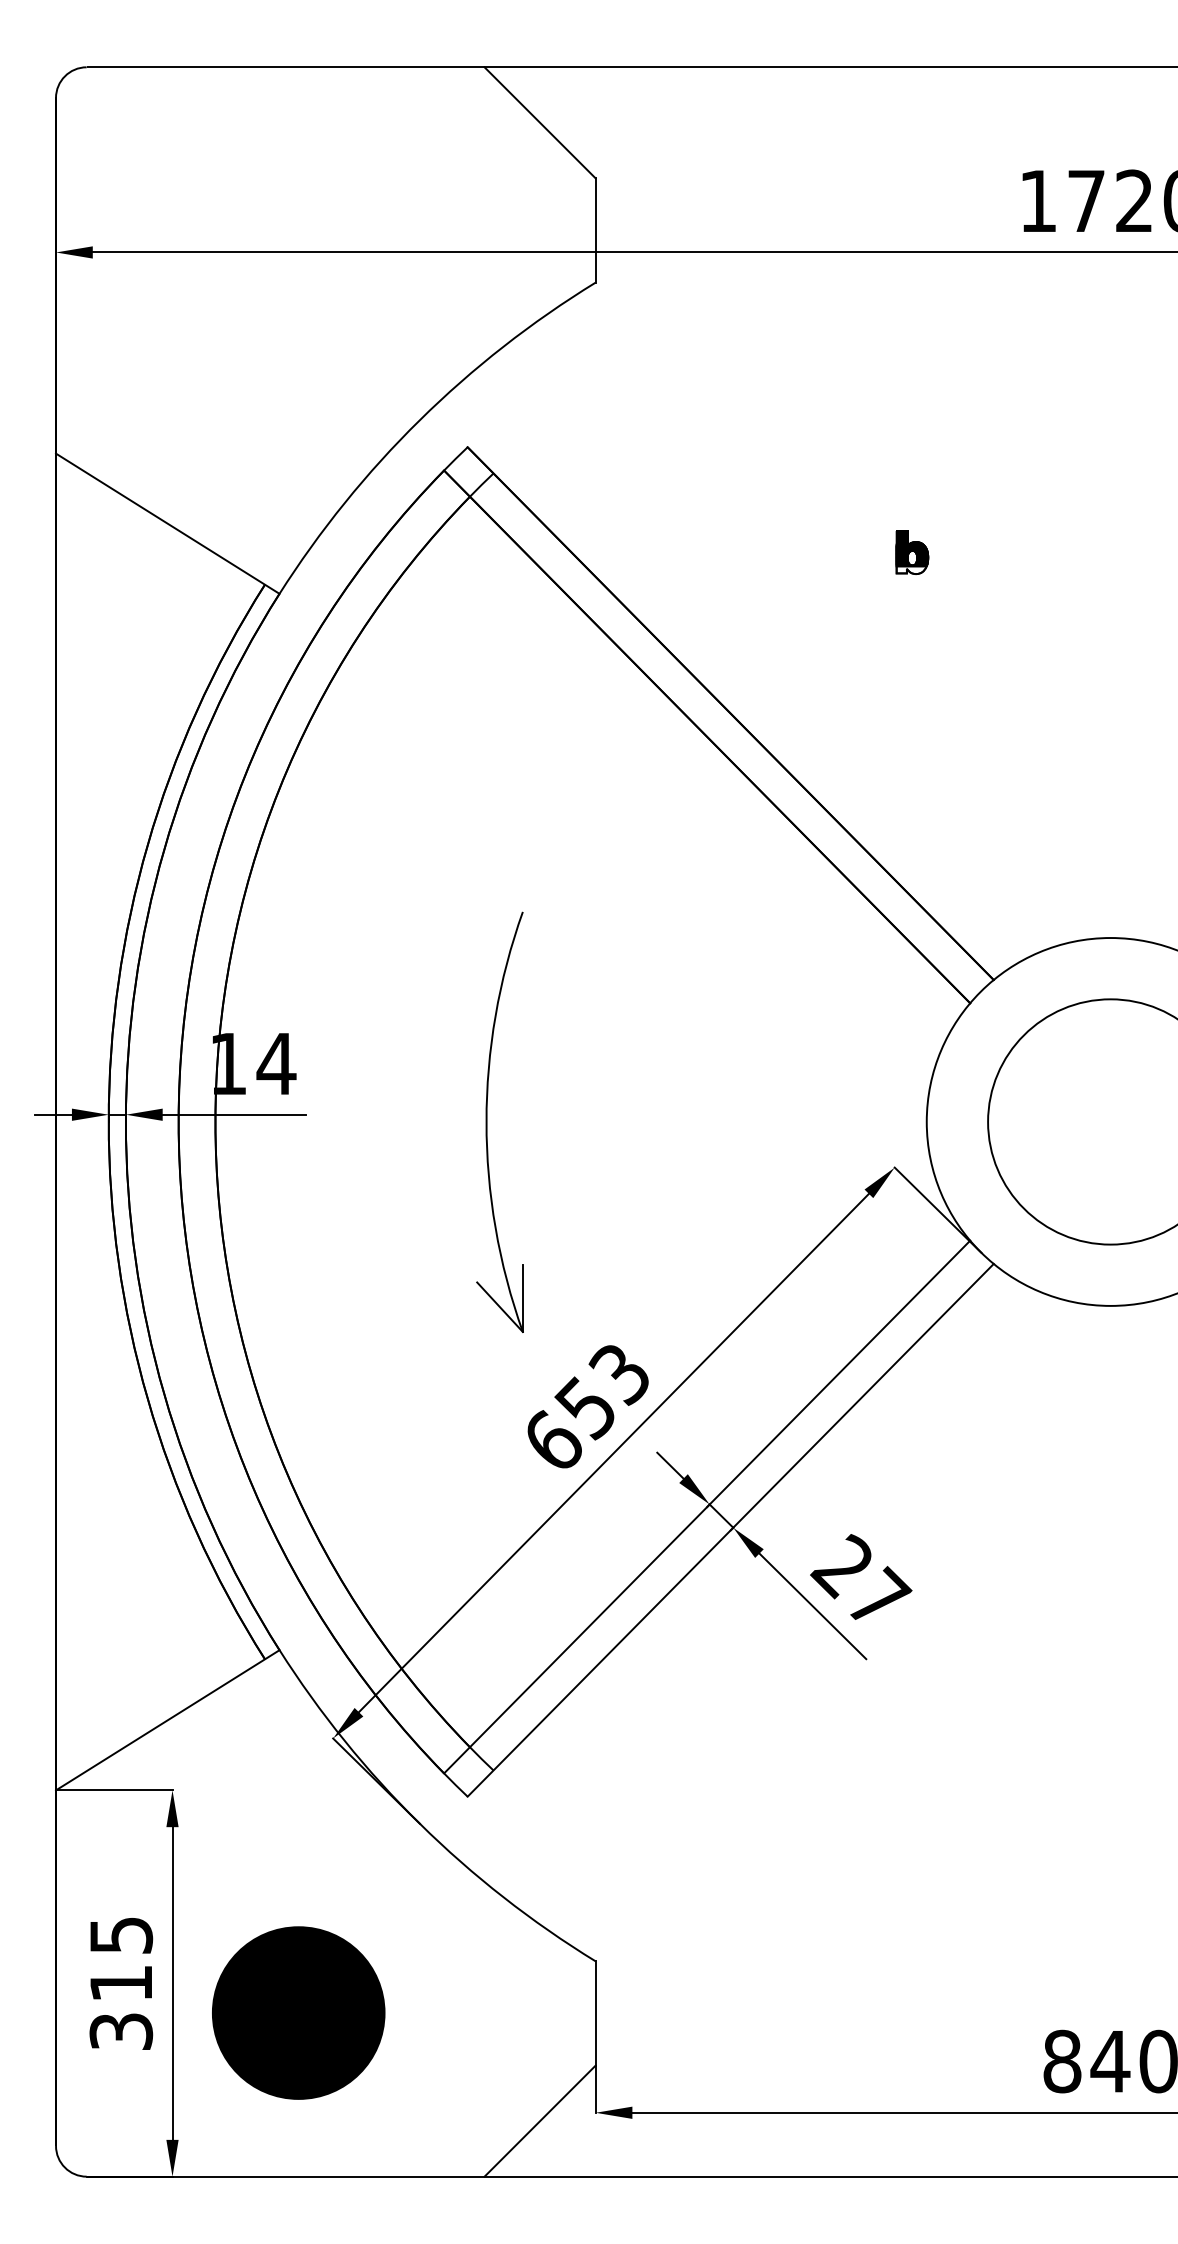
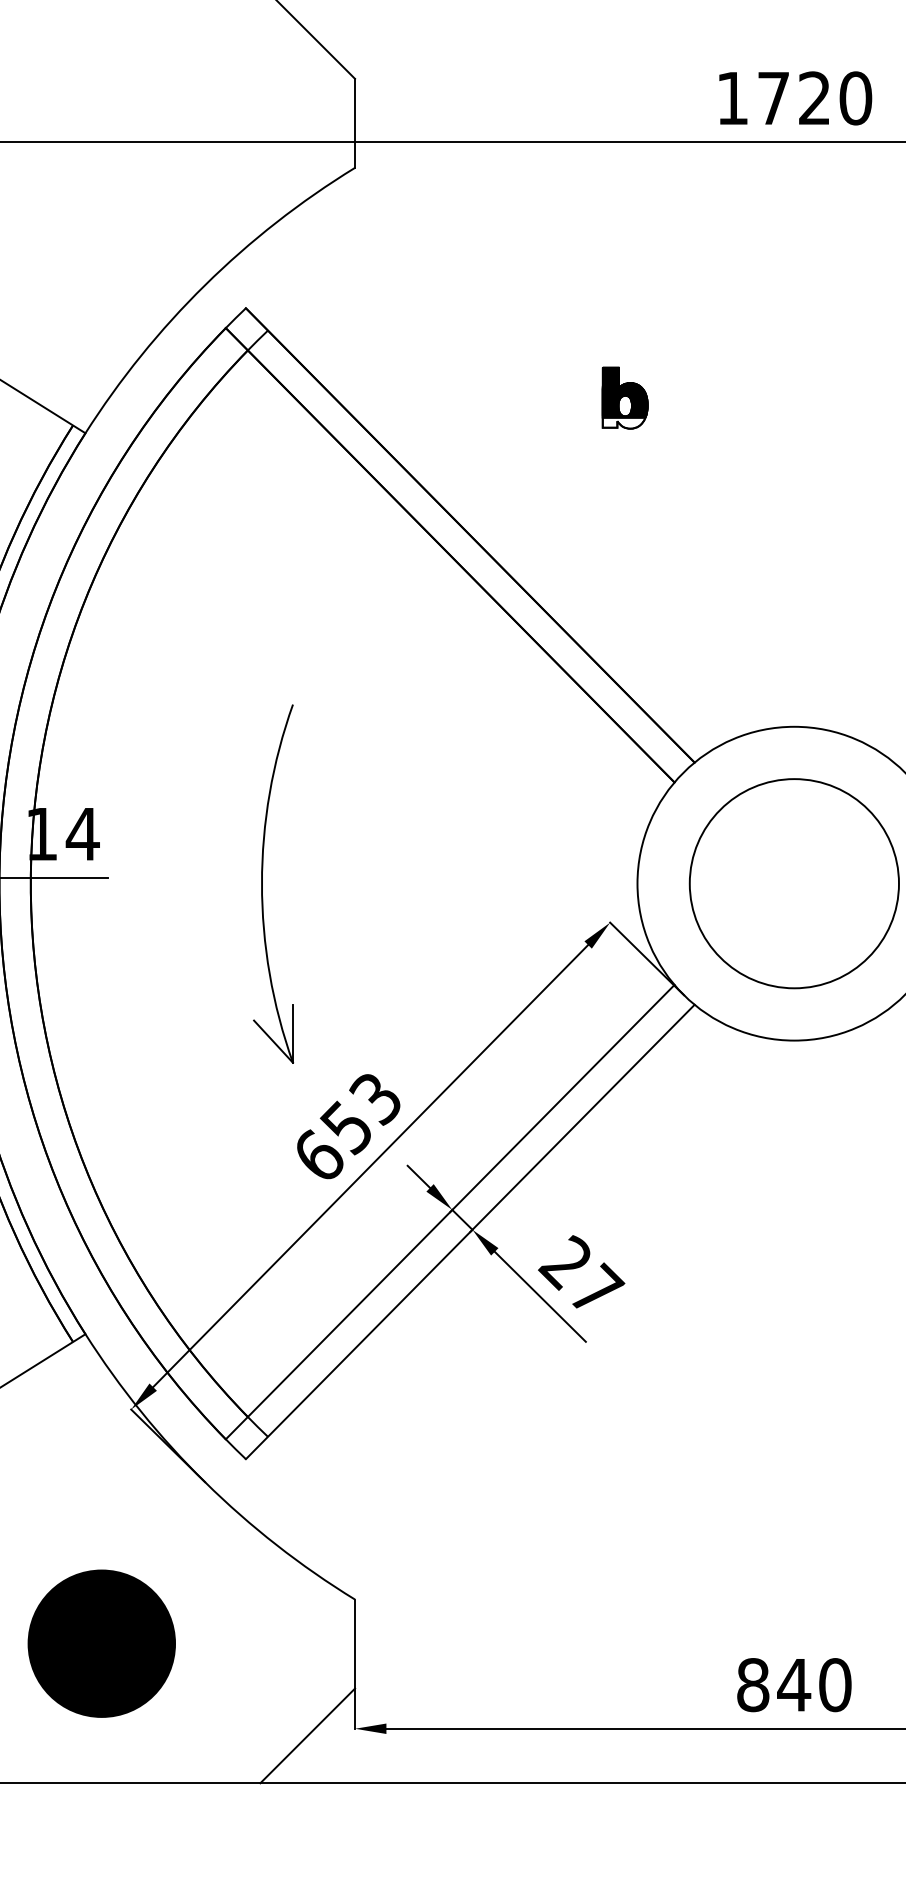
part: (912, 552) -> (625, 398), size x1.67

